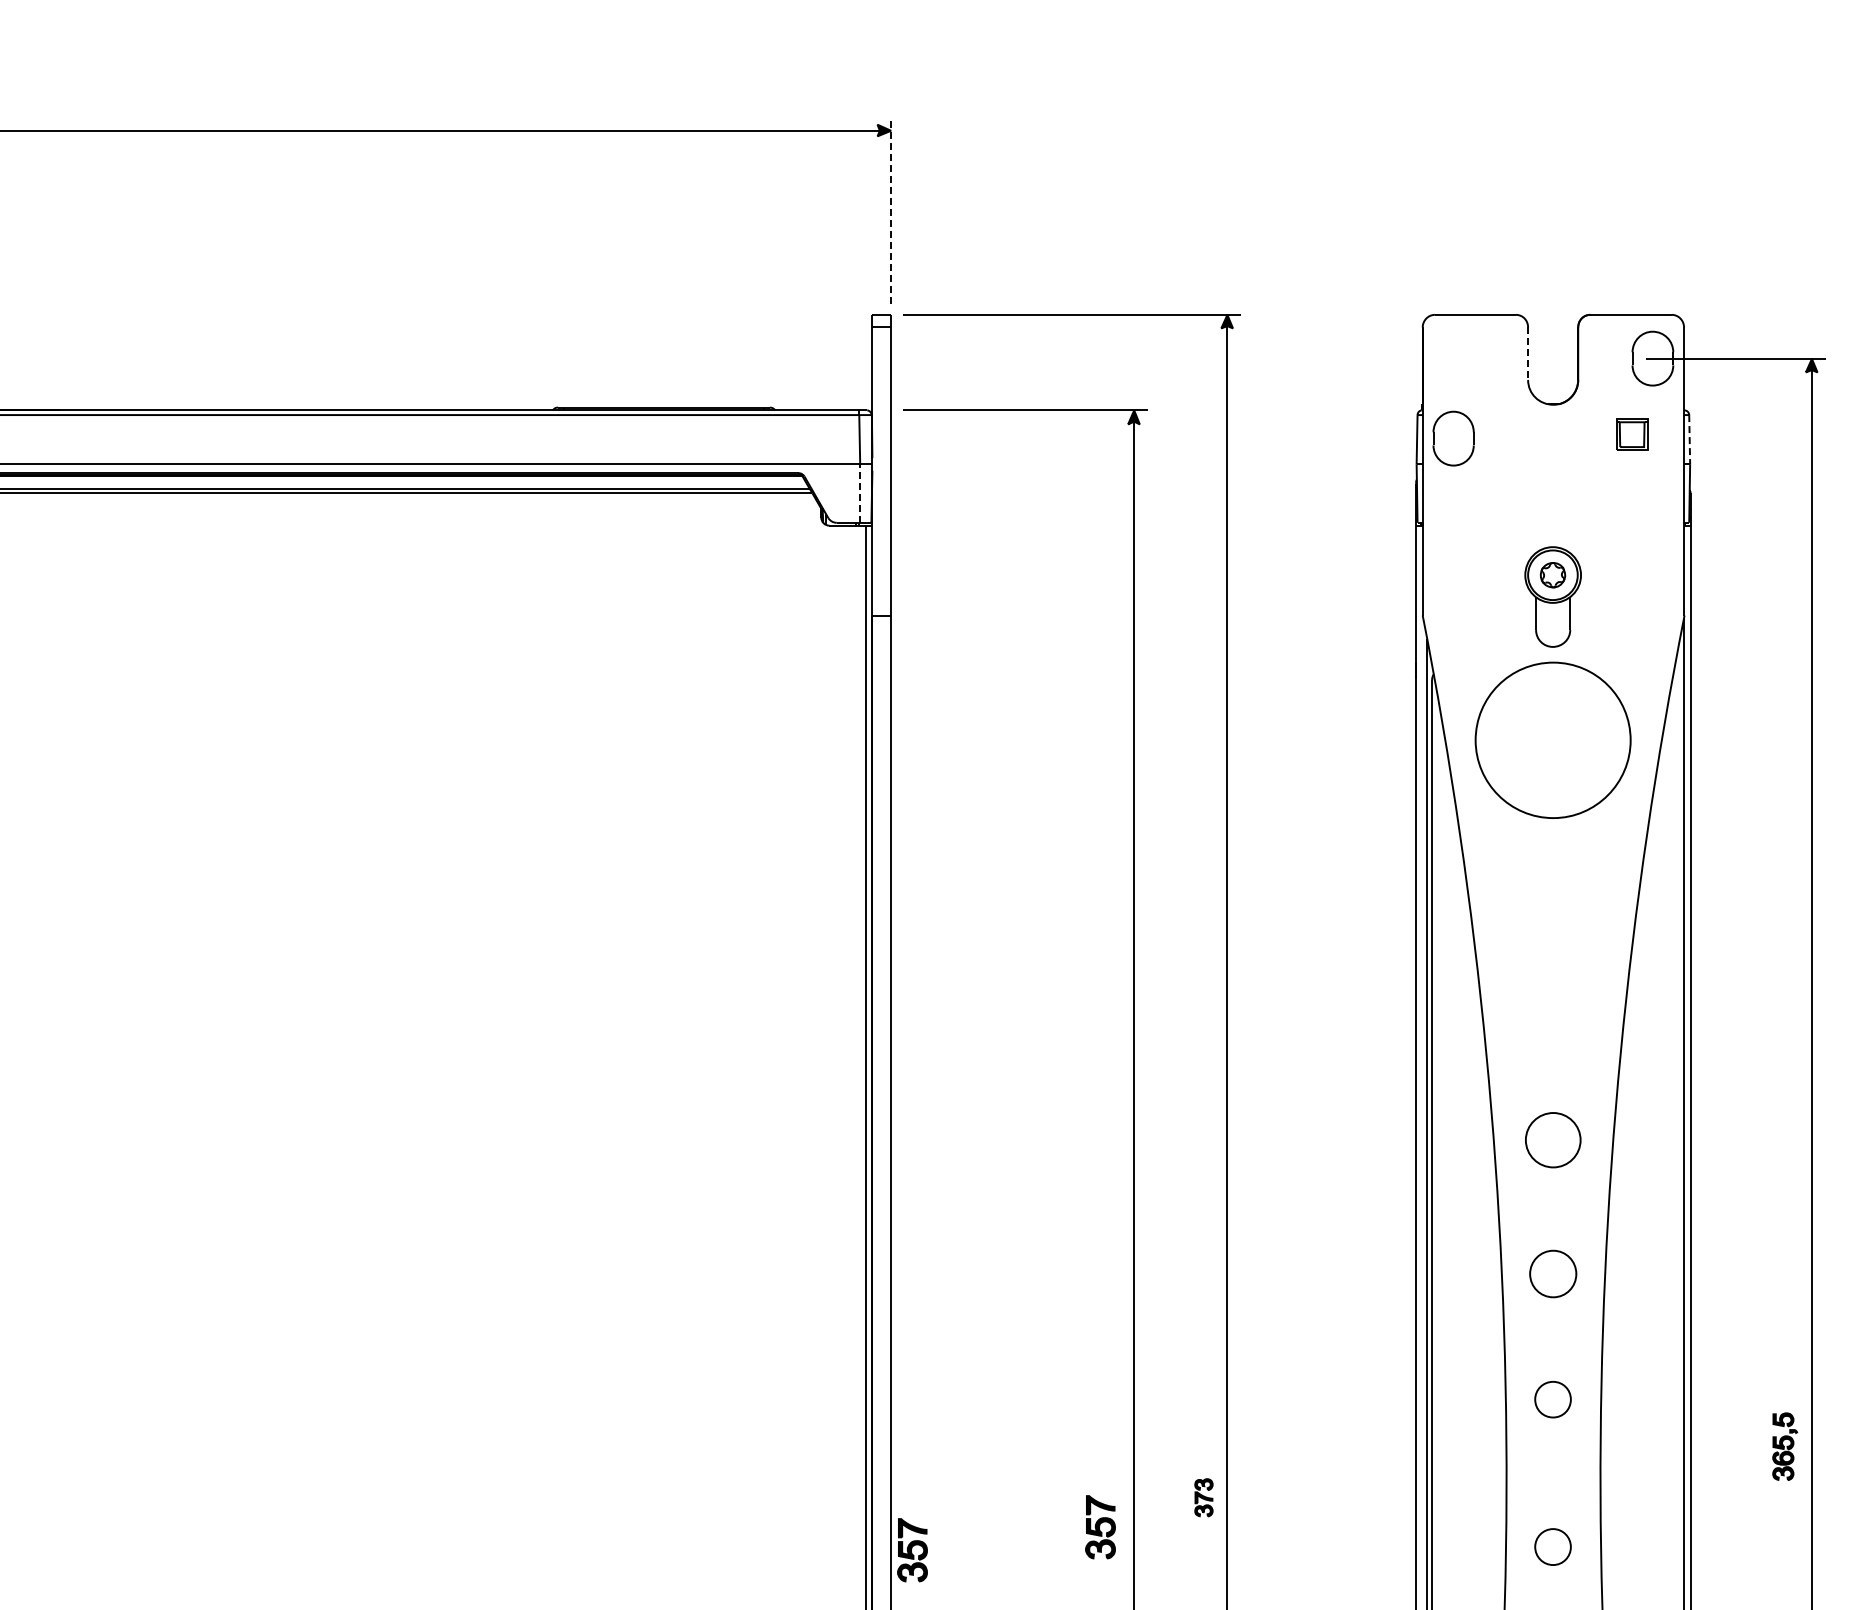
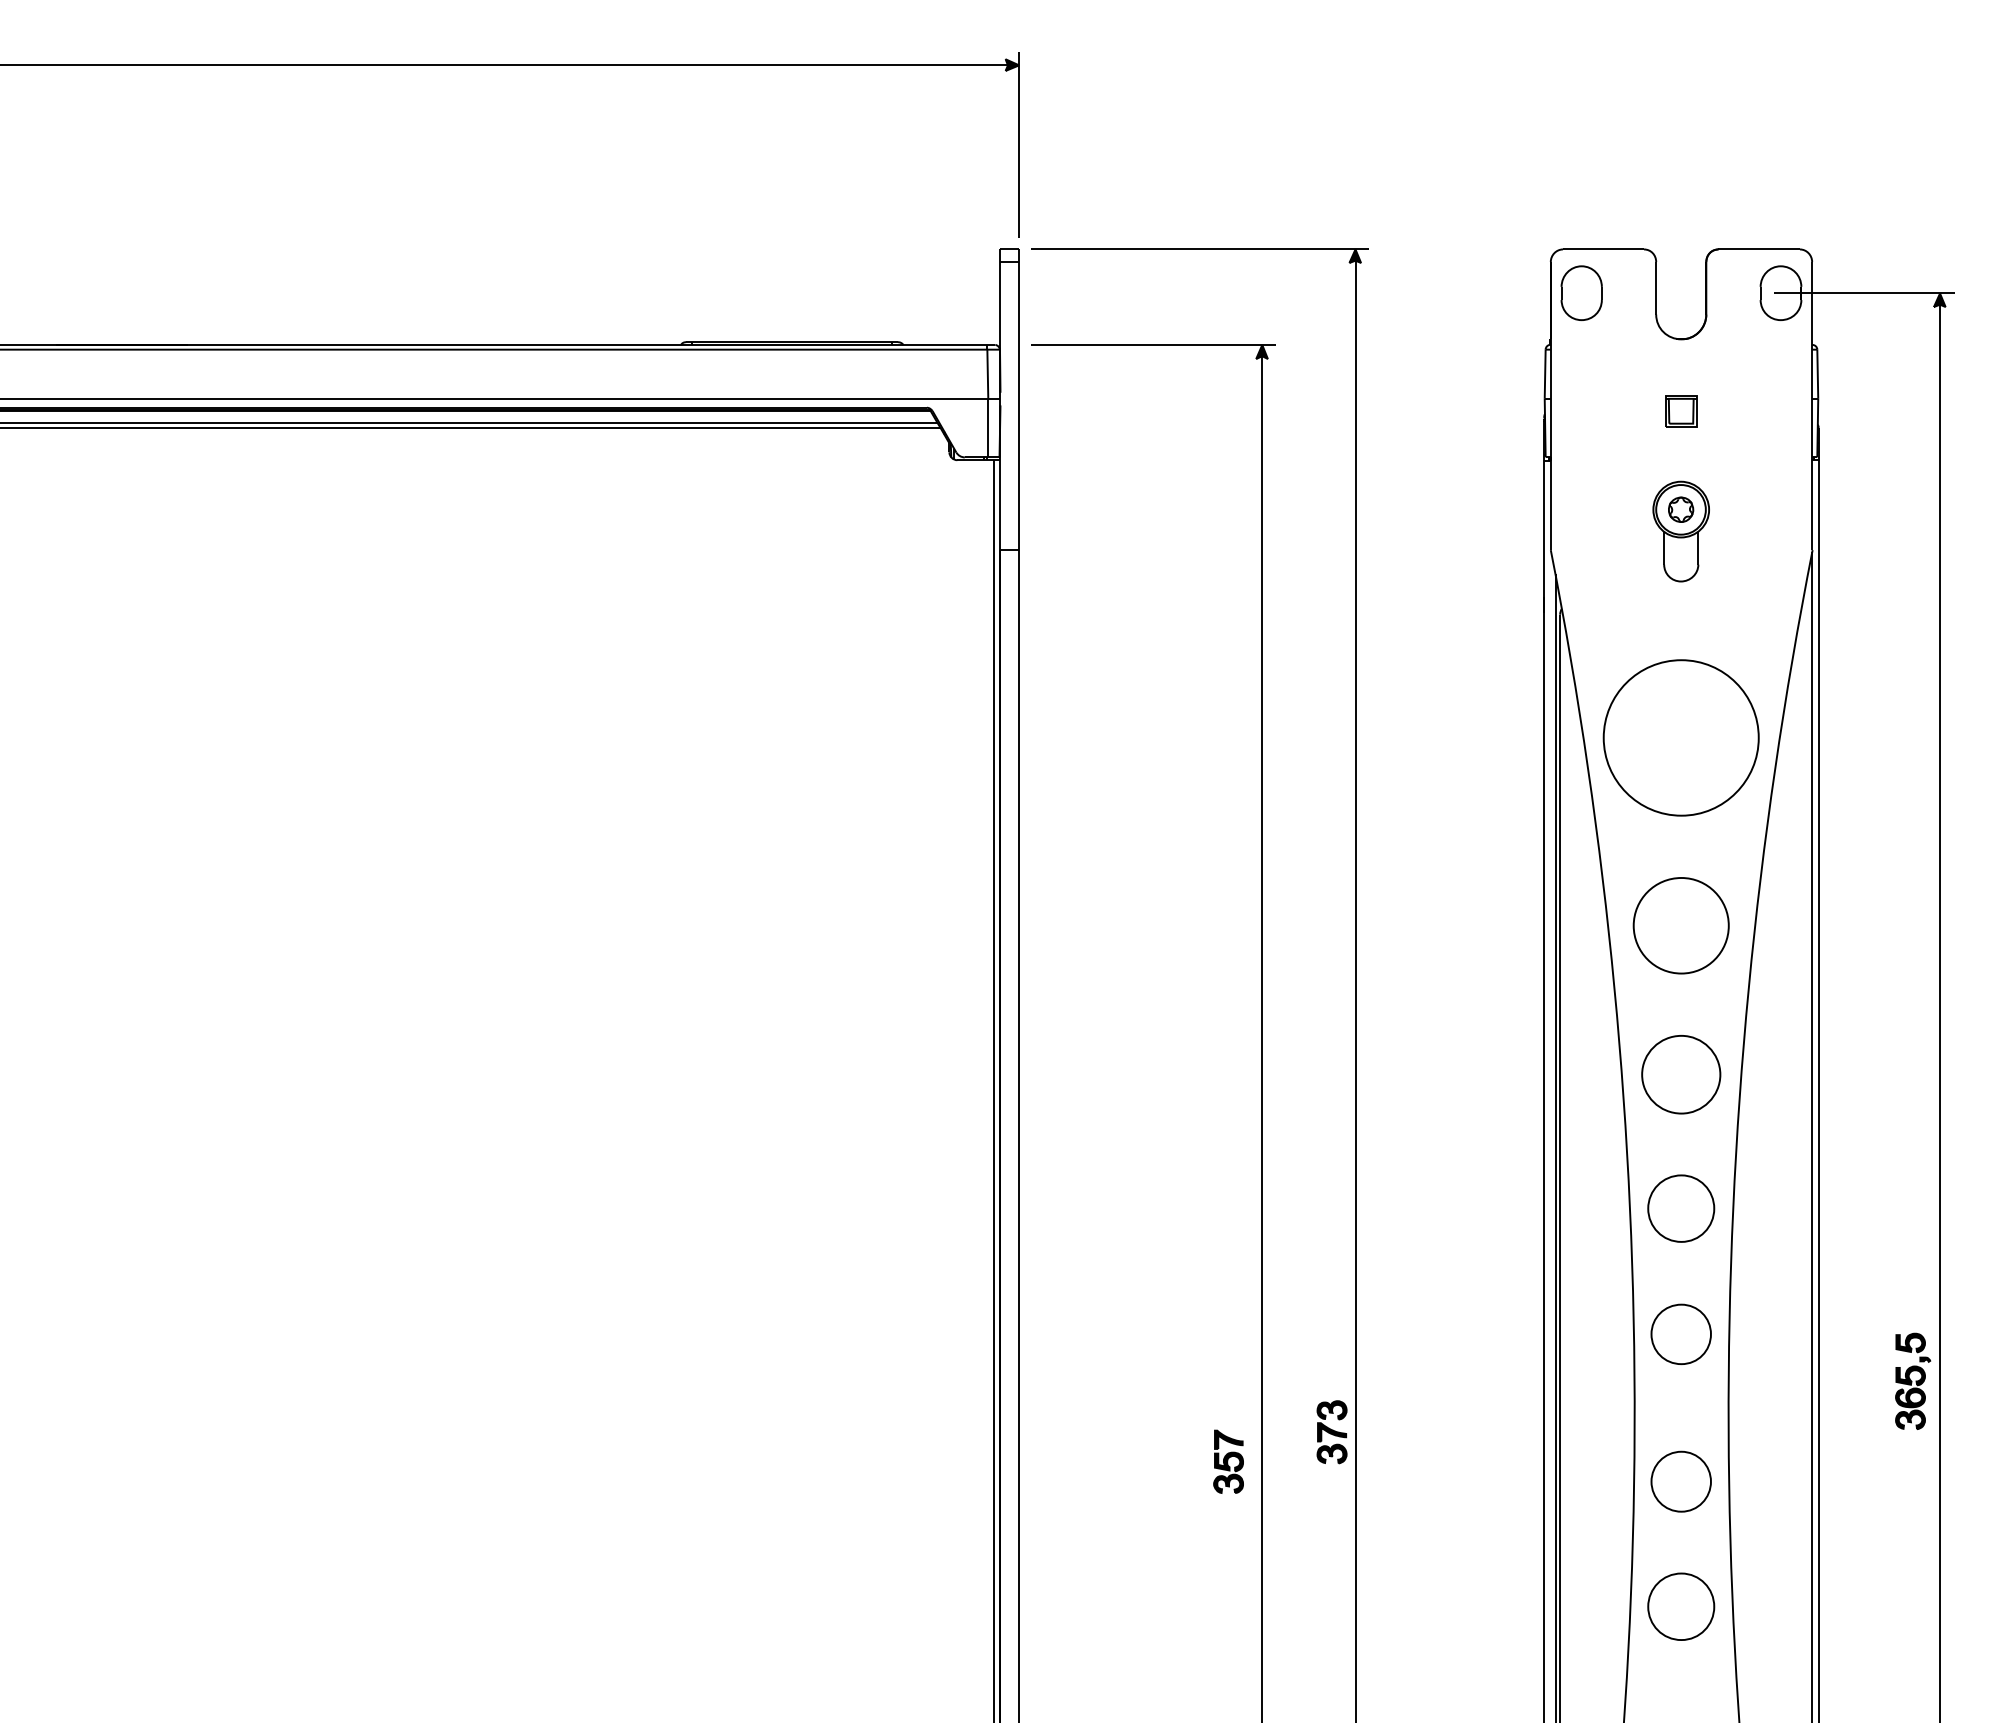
line: (891, 209) -> (1019, 144), dashed -> solid
line: (1528, 353) -> (1656, 288), dashed -> solid
part: (1632, 434) -> (1681, 411), moved
part: (1453, 437) -> (1581, 292), moved
line: (1689, 439) -> (1817, 374), dashed -> solid
line: (860, 492) -> (988, 427), dashed -> solid
part: (1552, 739) -> (1680, 737), moved
part: (1552, 990) -> (1680, 925), added
part: (1553, 1139) -> (1681, 1074), size x1.43
part: (1553, 1273) -> (1681, 1208), size x1.43
part: (1552, 1398) -> (1680, 1333), size x1.67
part: (1785, 1445) -> (1913, 1380), size x1.43
part: (1203, 1497) -> (1331, 1432), size x1.67
part: (1552, 1546) -> (1680, 1481), size x1.67
part: (912, 1549) -> (1040, 1484), removed

